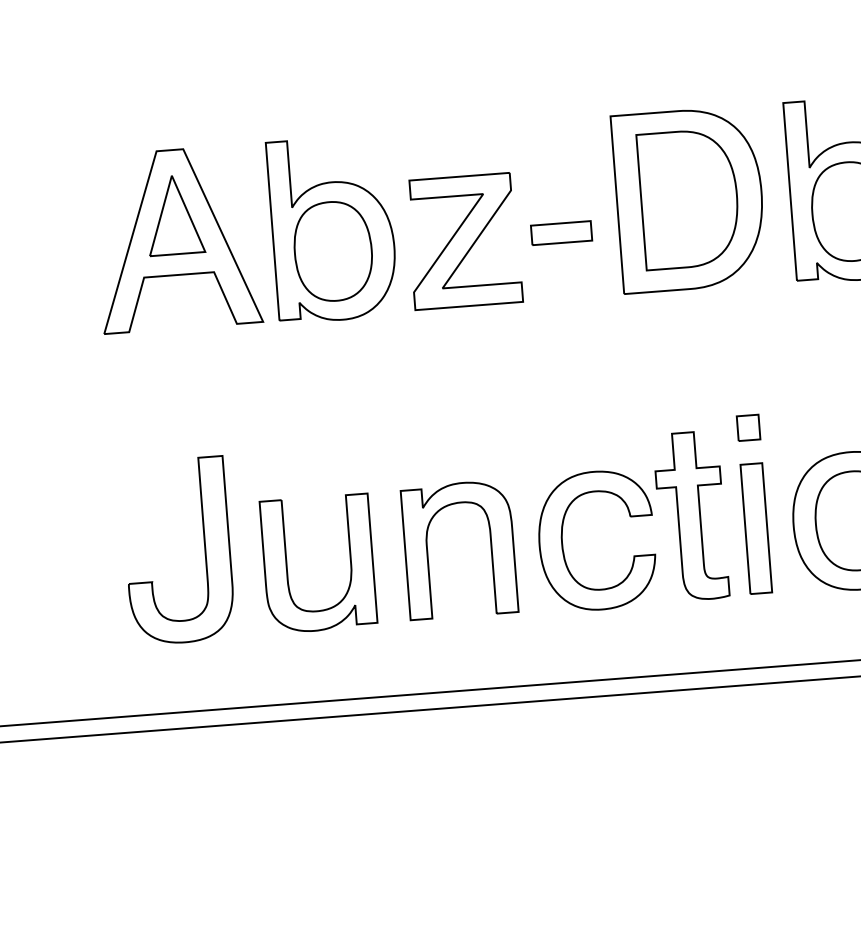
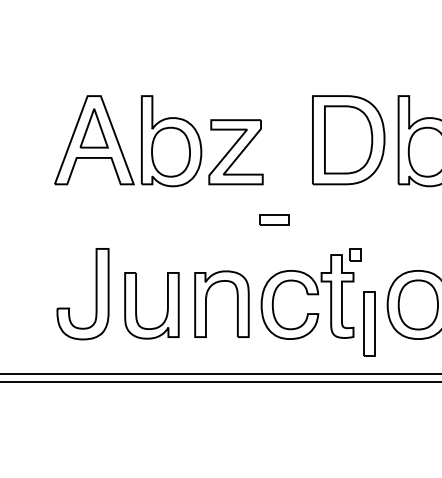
part: (561, 232) -> (274, 219), moved
part: (749, 426) -> (355, 254), moved
part: (756, 527) -> (369, 323), moved

